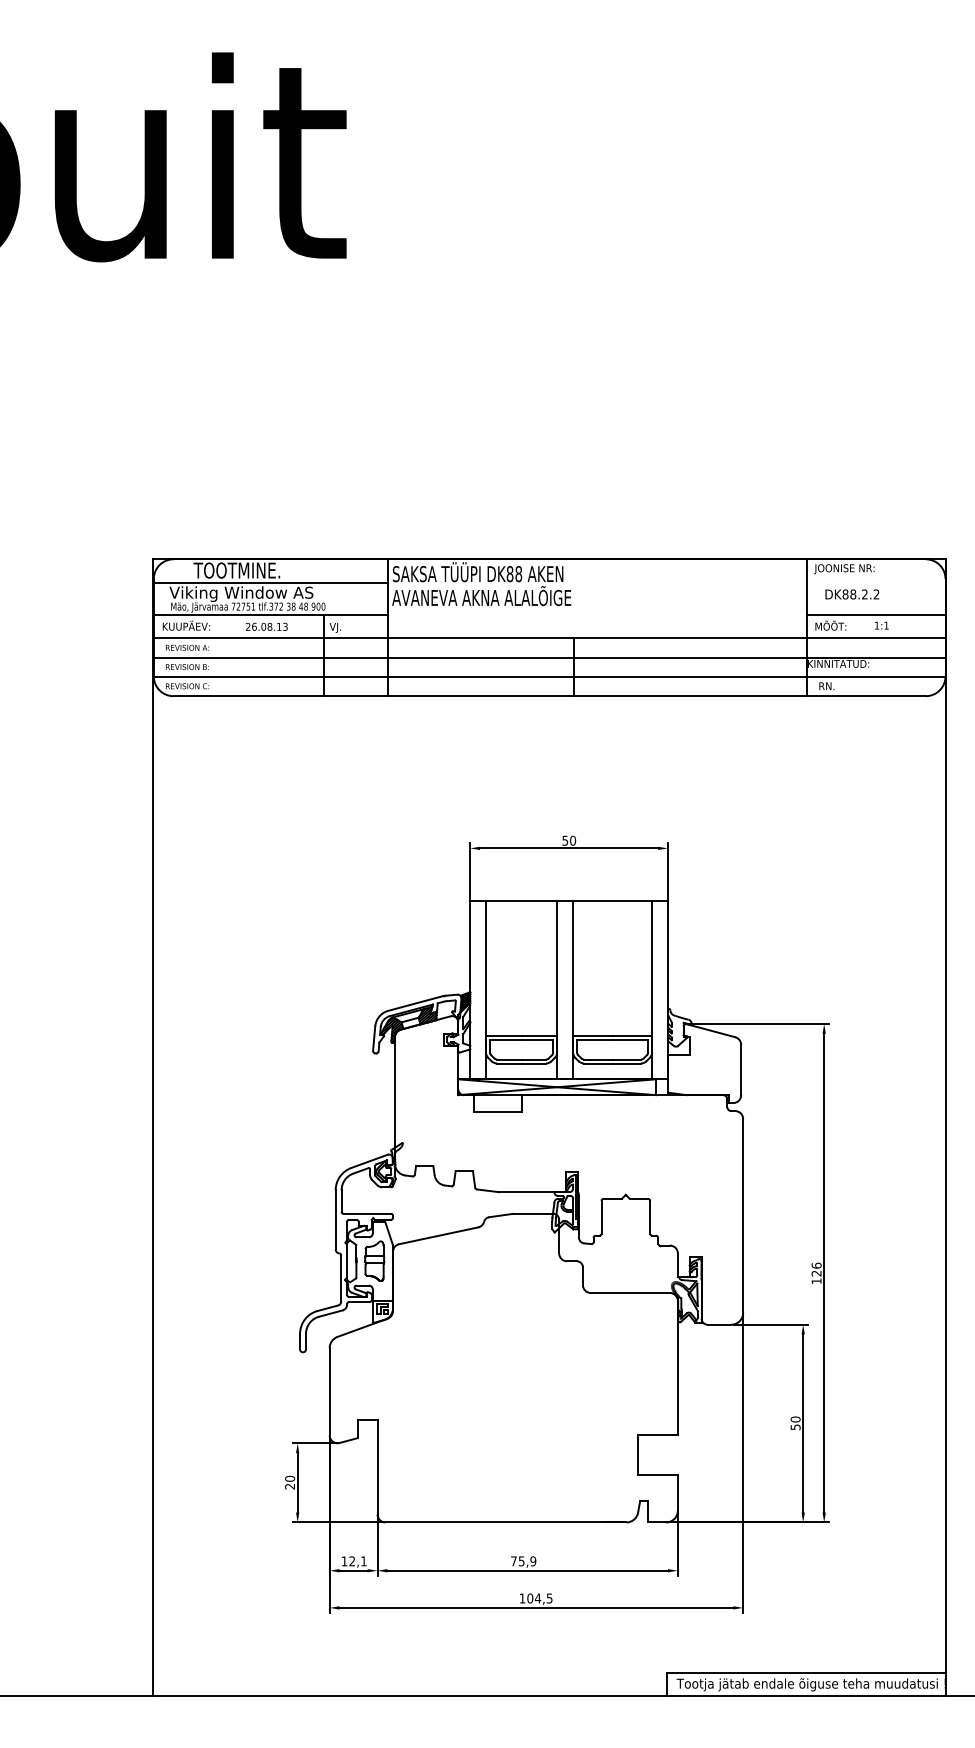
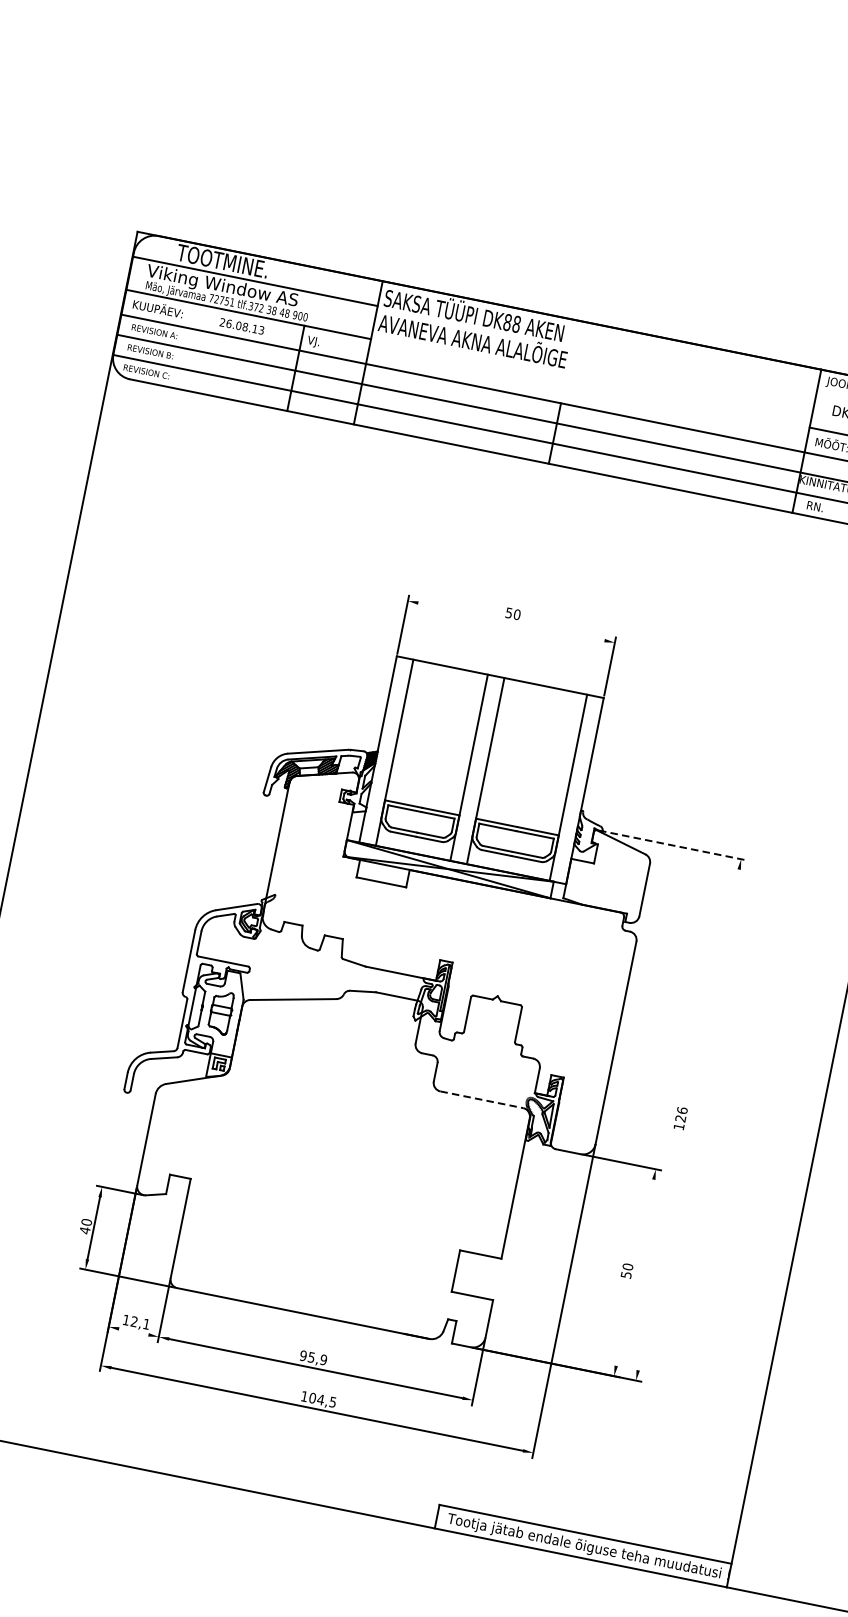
line: (569, 848) -> (511, 622), removed
line: (759, 1023) -> (673, 845), solid -> dashed
line: (824, 1272) -> (689, 1119), removed
line: (630, 1292) -> (482, 1099), solid -> dashed
line: (803, 1423) -> (635, 1272), removed
text: (289, 1486) -> (84, 1230), 20 -> 40
text: (513, 1561) -> (302, 1355), 75,9 -> 95,9
line: (353, 1570) -> (133, 1331), removed

